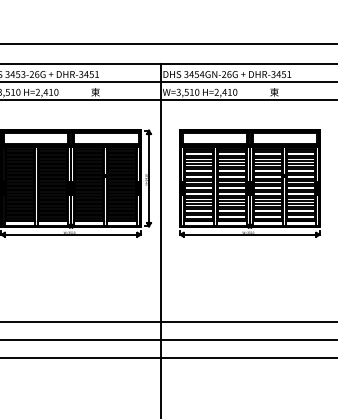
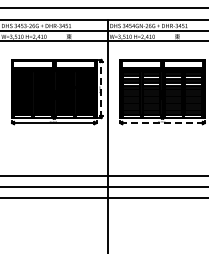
line: (149, 179) -> (101, 89), solid -> dashed
line: (251, 235) -> (163, 123), solid -> dashed

